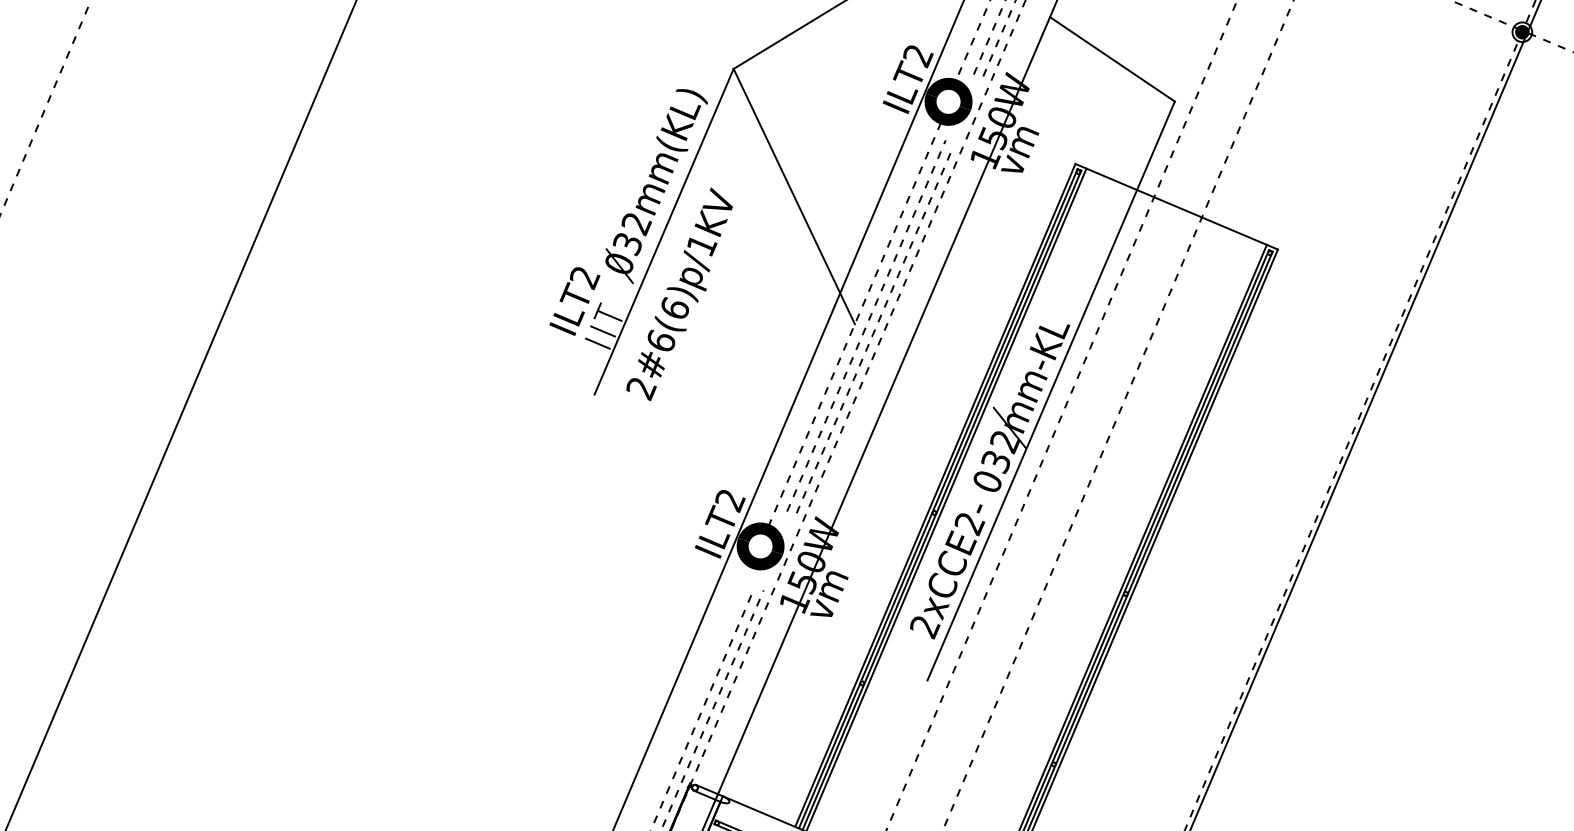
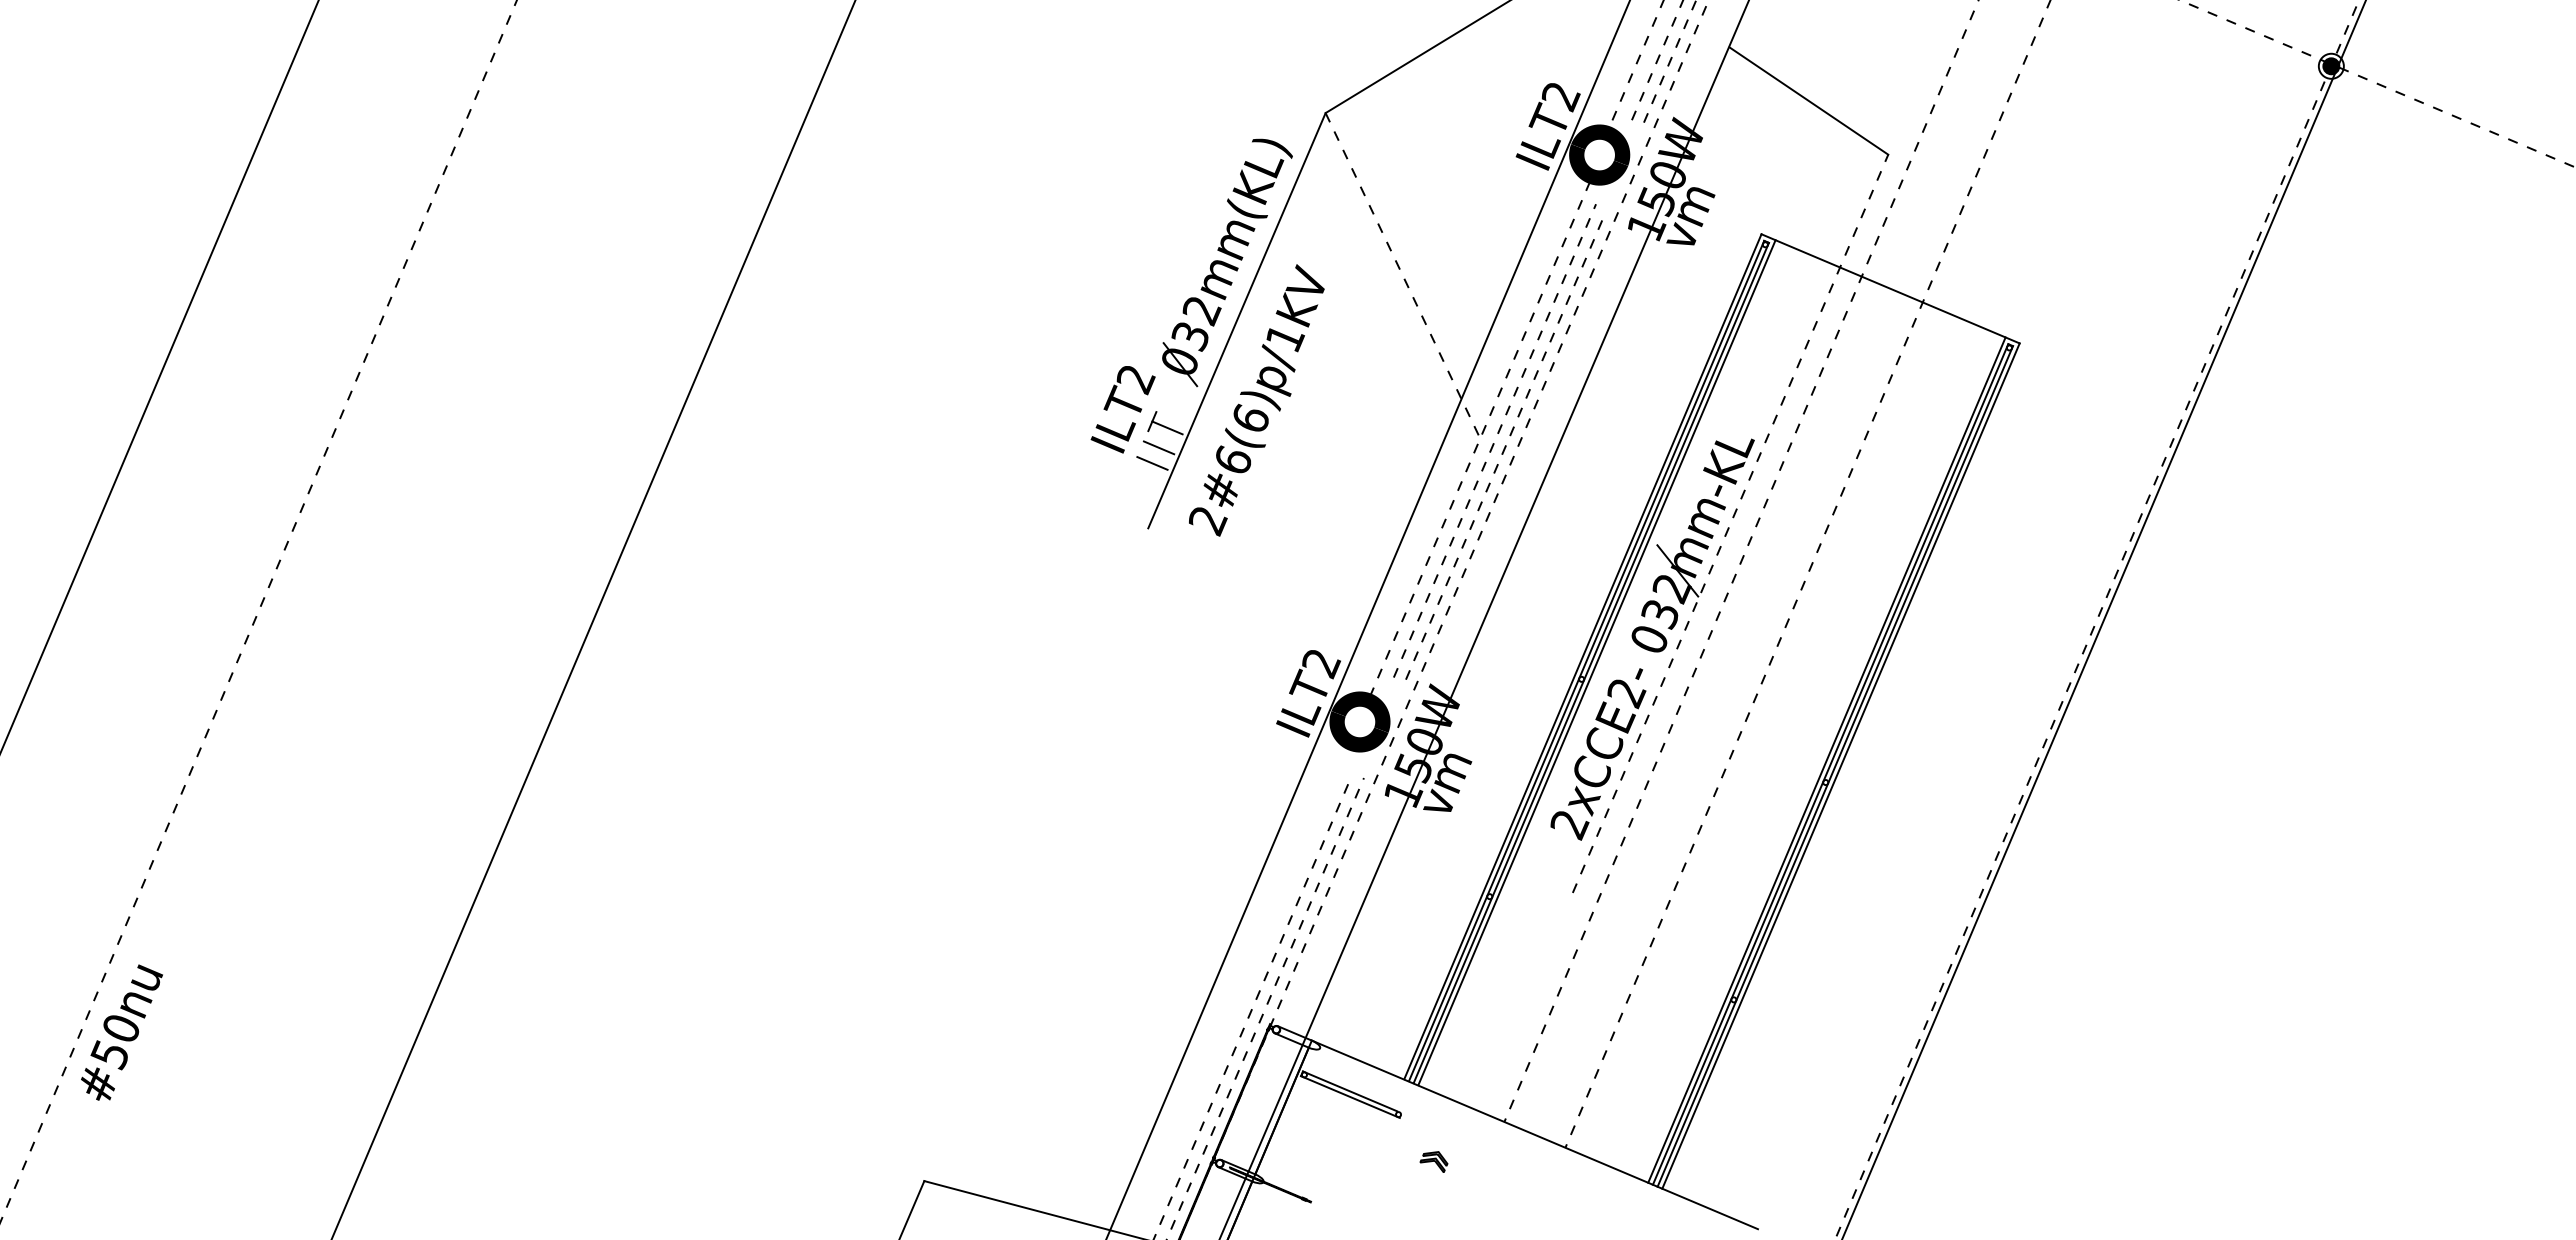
line: (794, 197) -> (1403, 276), solid -> dashed
line: (1051, 390) -> (1730, 523), solid -> dashed

